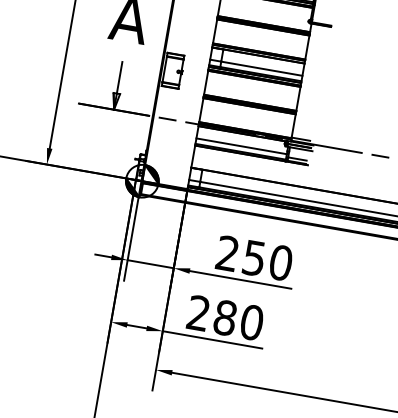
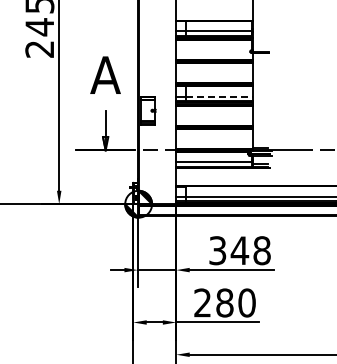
line: (262, 68) -> (219, 96), solid -> dashed
text: (253, 257) -> (239, 250), 250 -> 348

